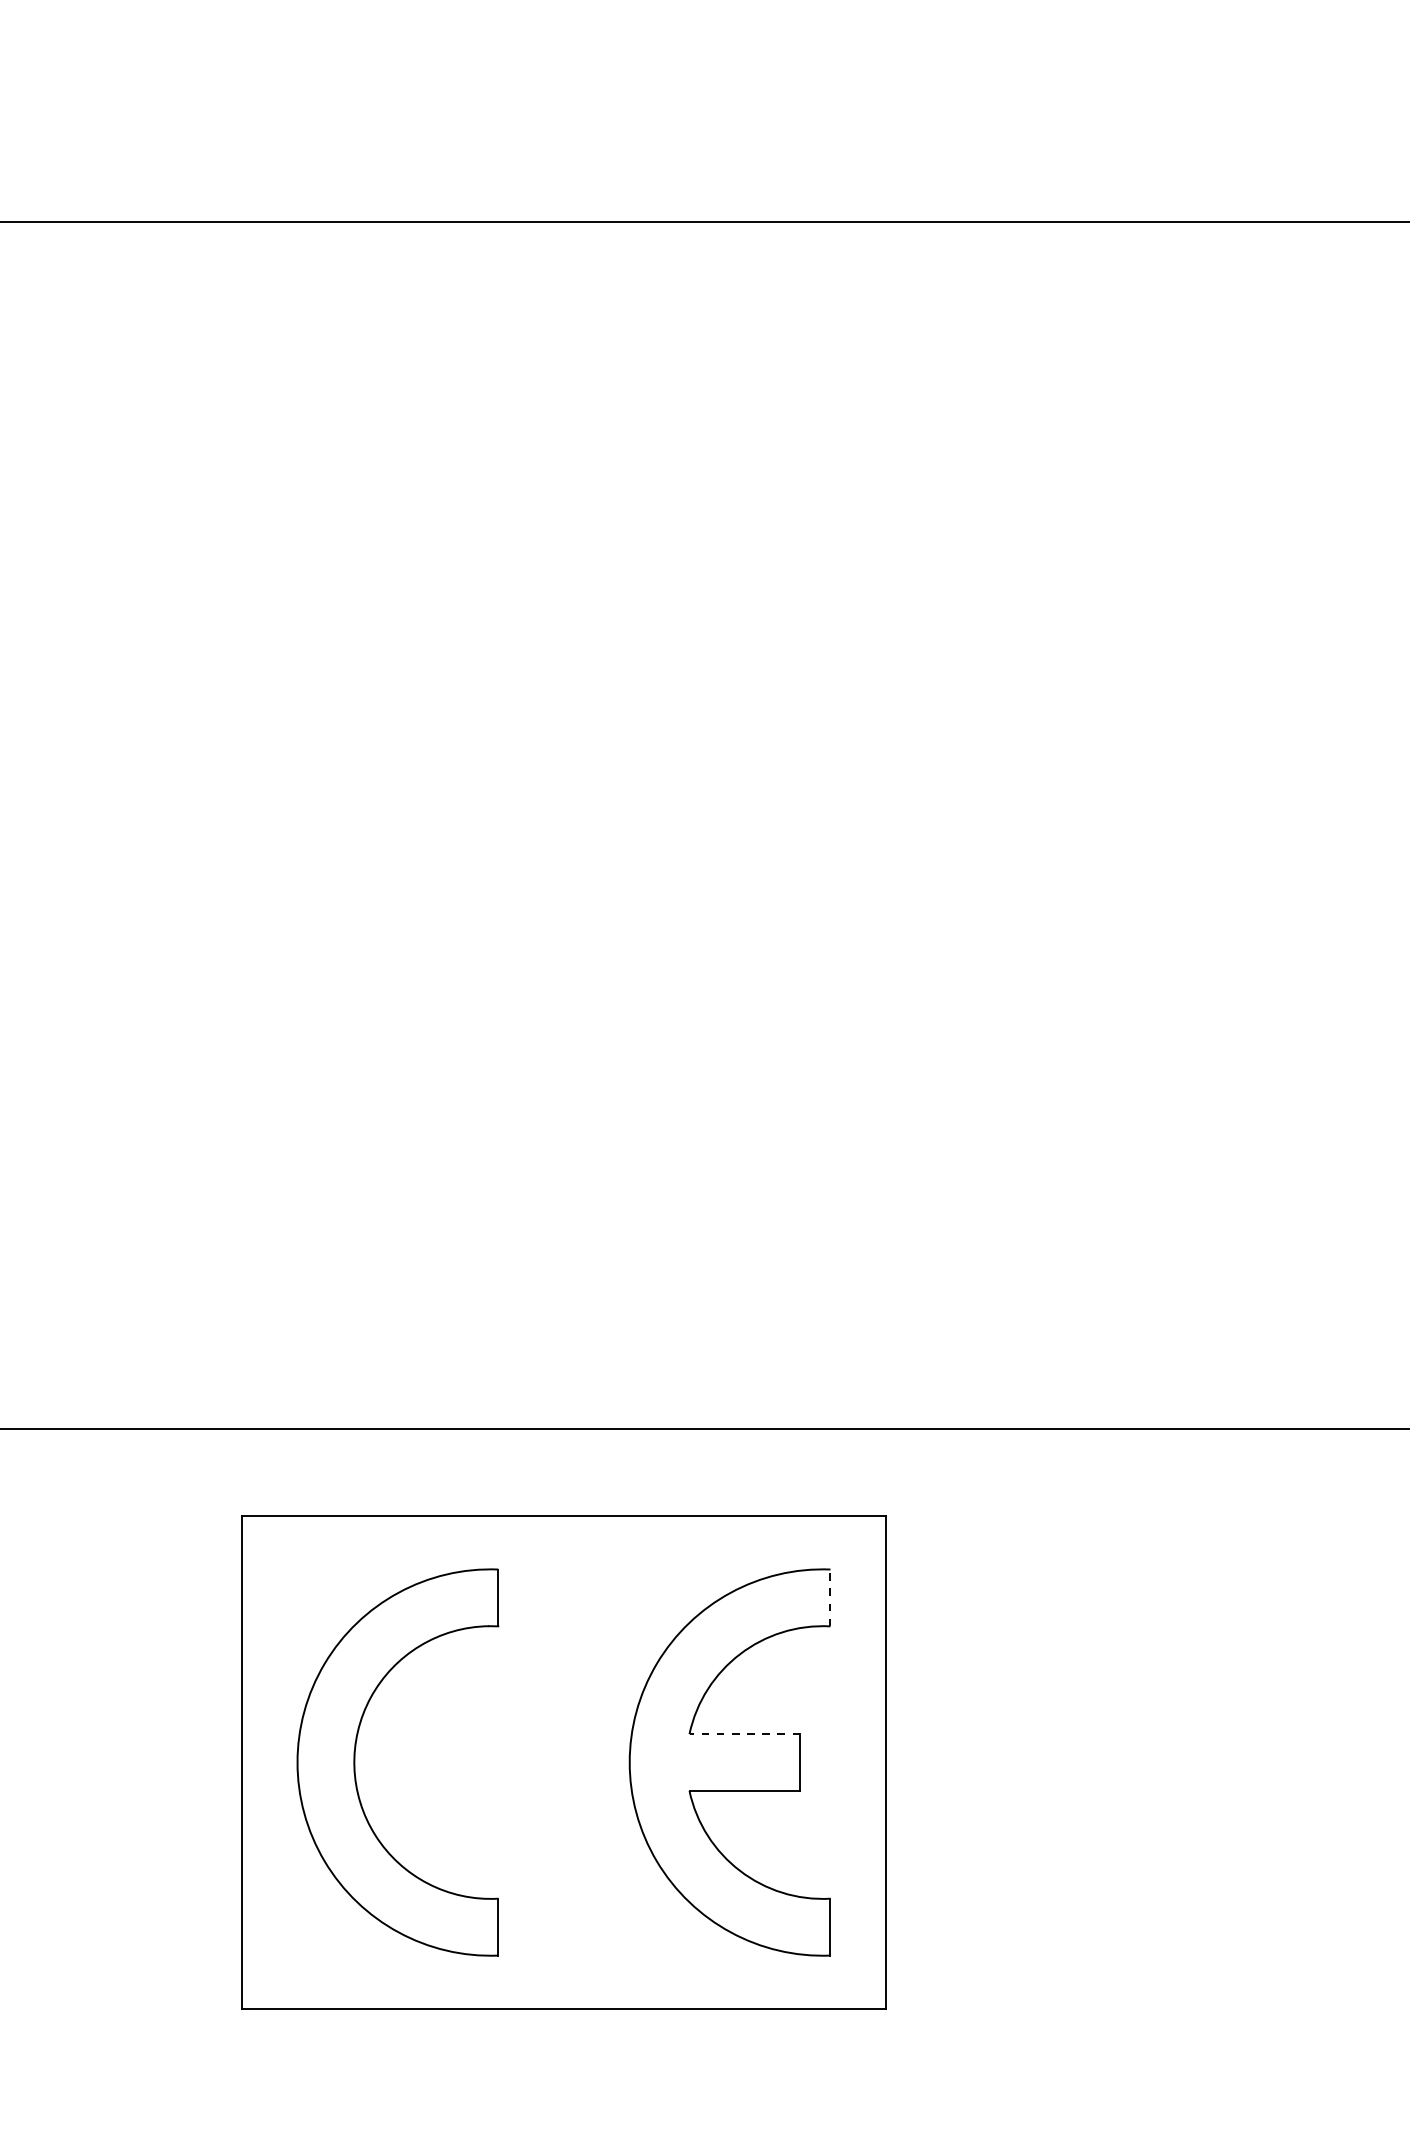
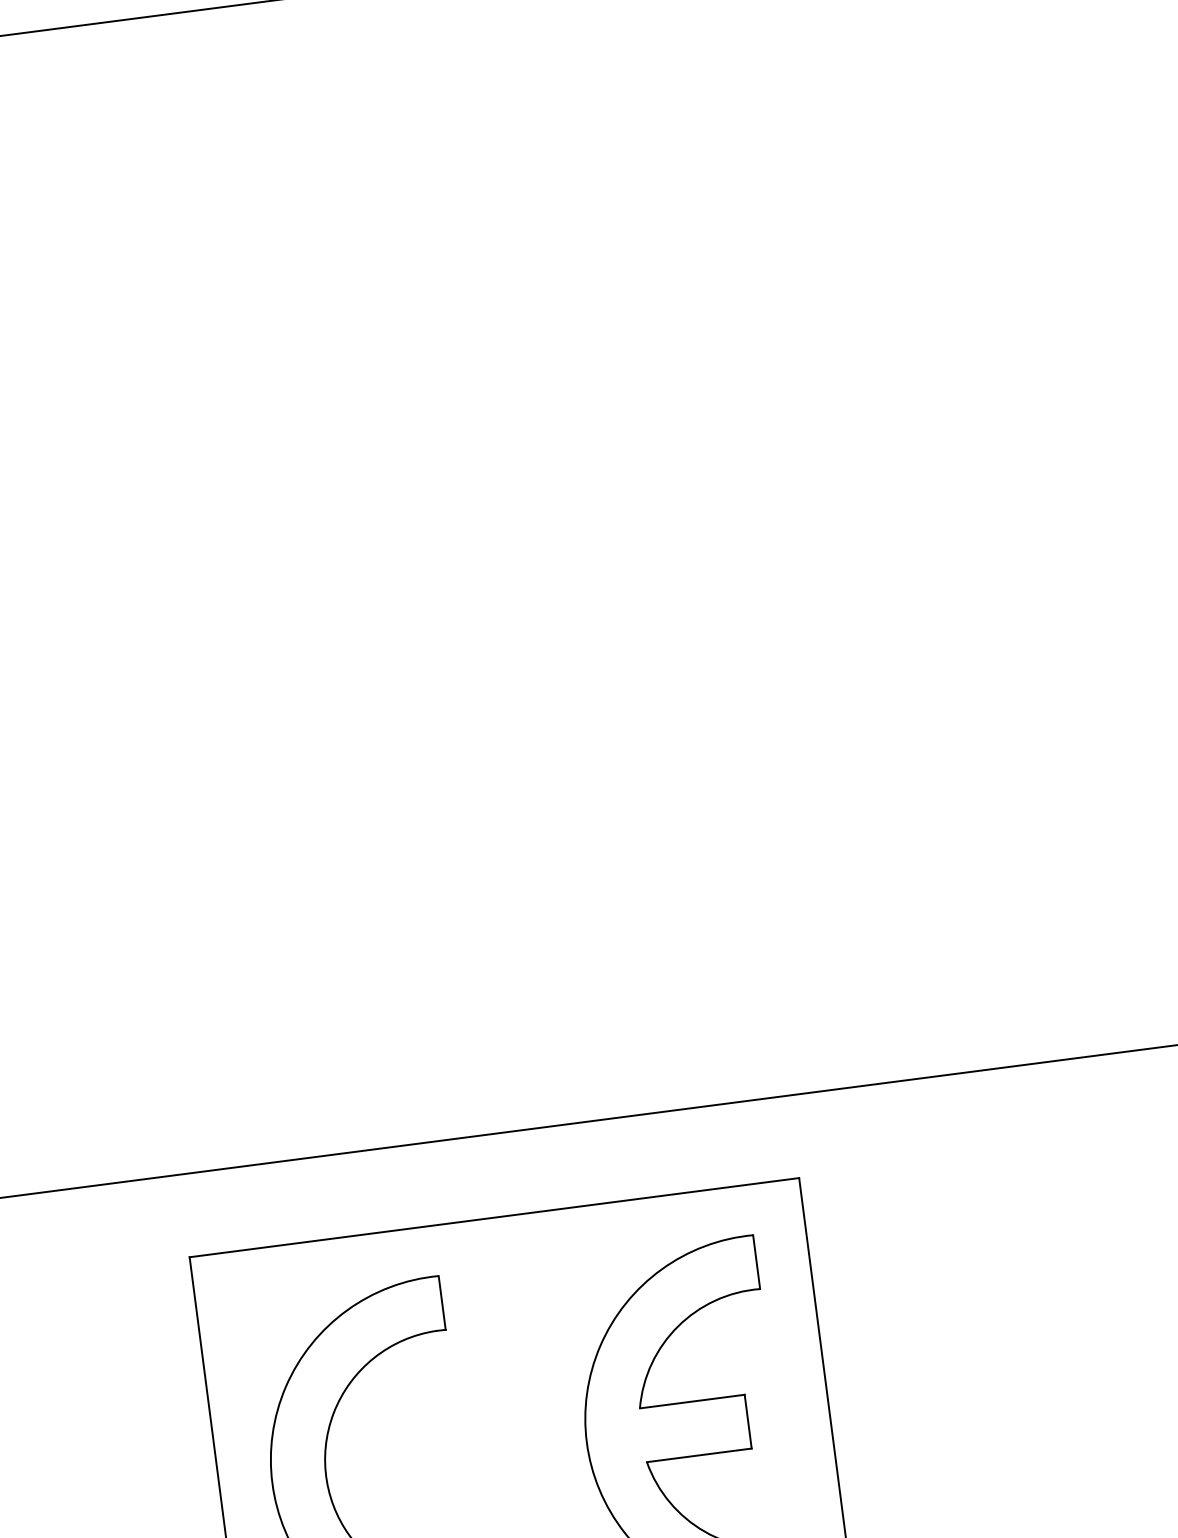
line: (830, 1597) -> (756, 1261), dashed -> solid
line: (744, 1734) -> (692, 1401), dashed -> solid

